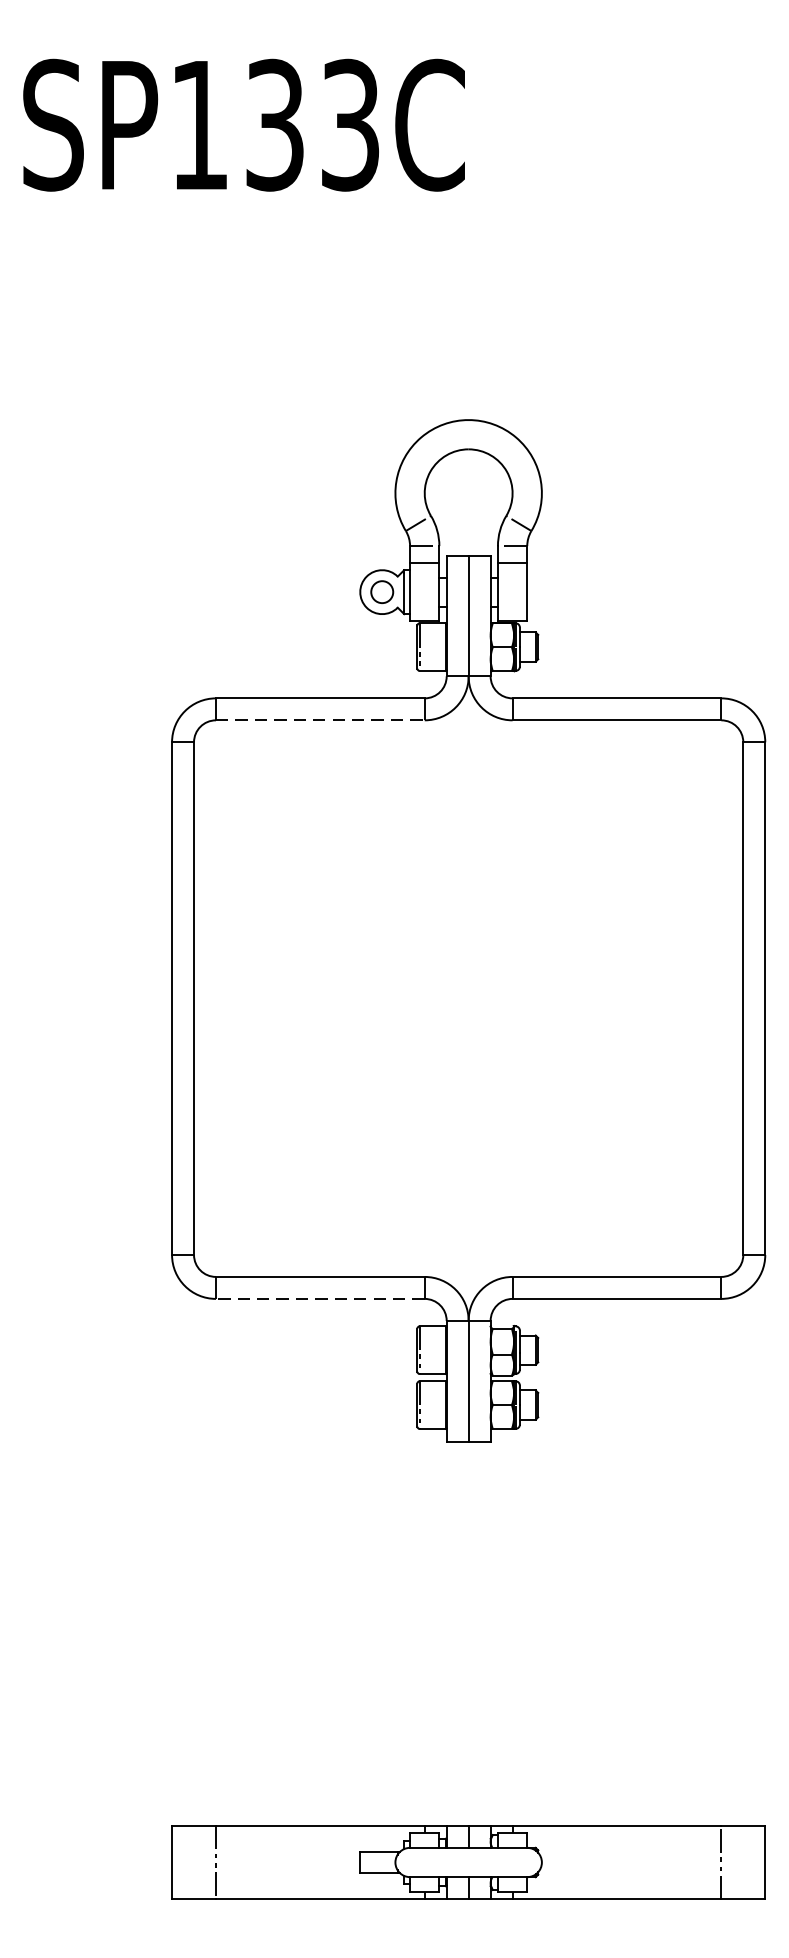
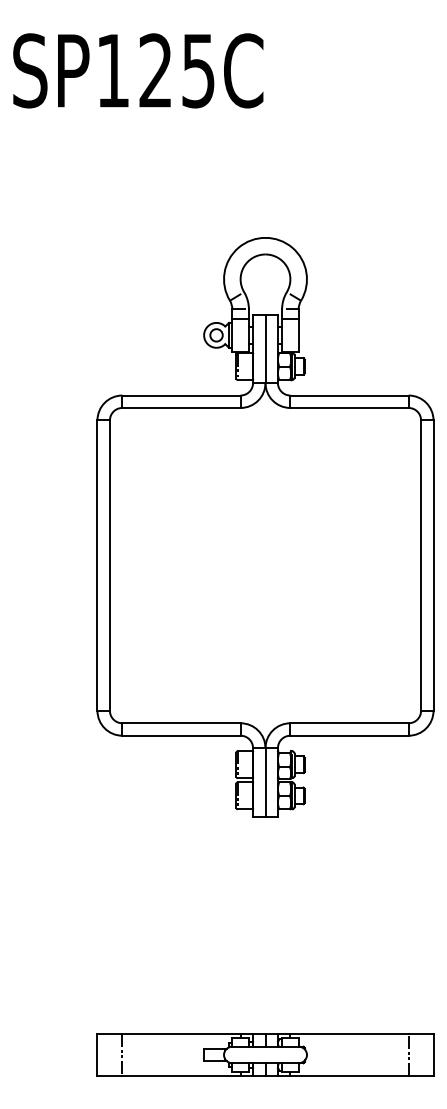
text: (311, 124) -> (176, 70), SP133C -> SP125C
line: (322, 719) -> (182, 407), dashed -> solid
line: (320, 1298) -> (181, 735), dashed -> solid

